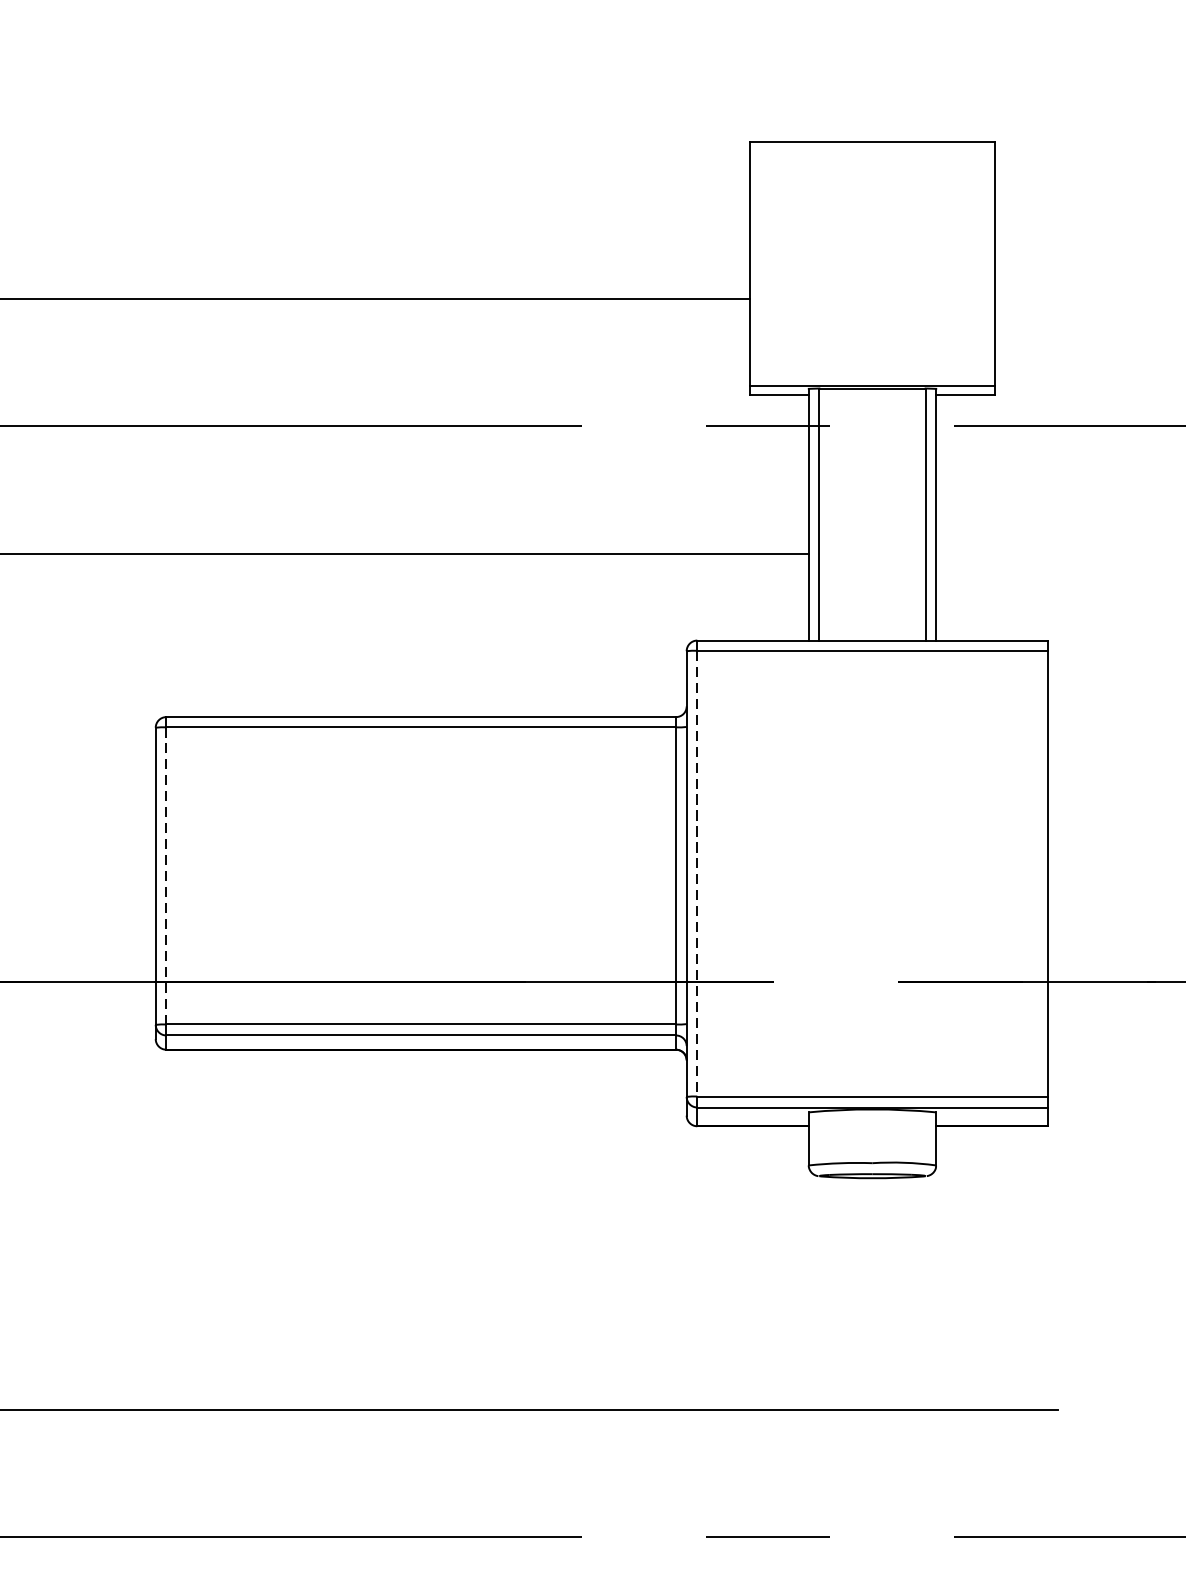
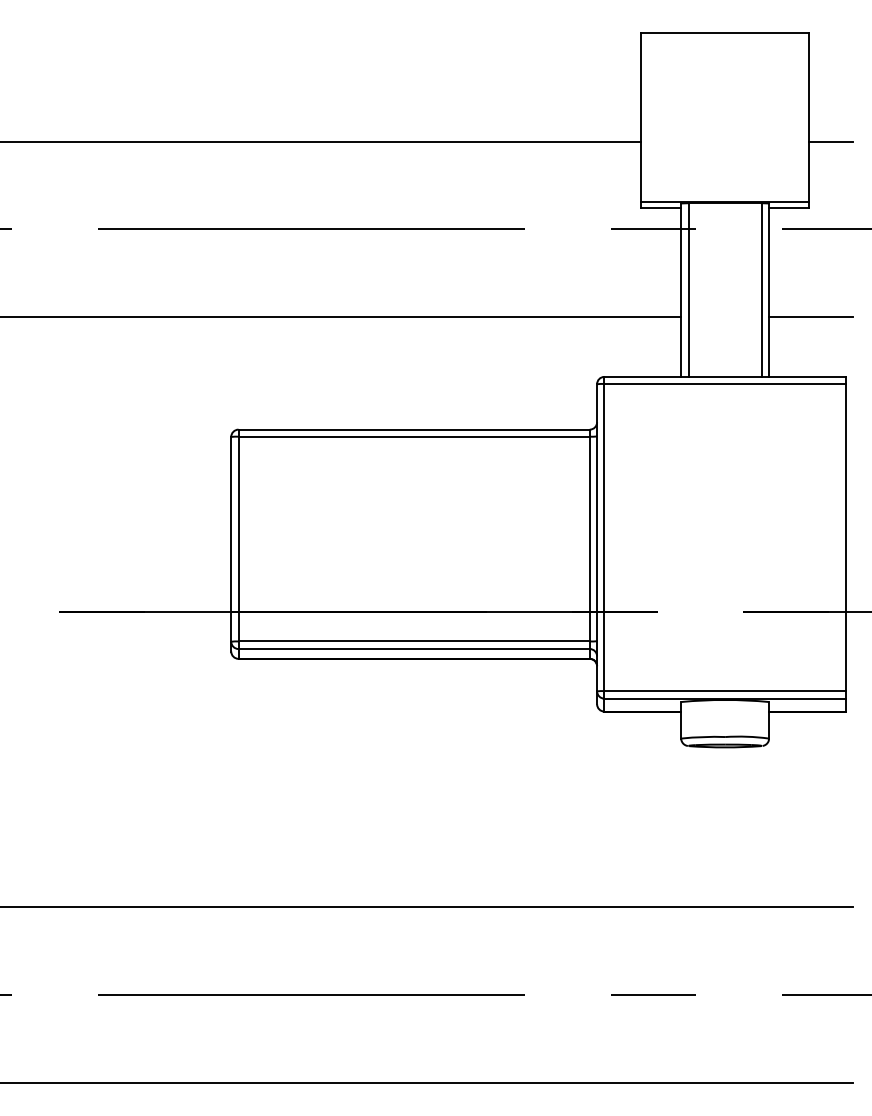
line: (1026, 298) -> (831, 141), added
line: (997, 554) -> (811, 317), added
line: (697, 873) -> (604, 537), dashed -> solid
line: (166, 876) -> (238, 539), dashed -> solid

